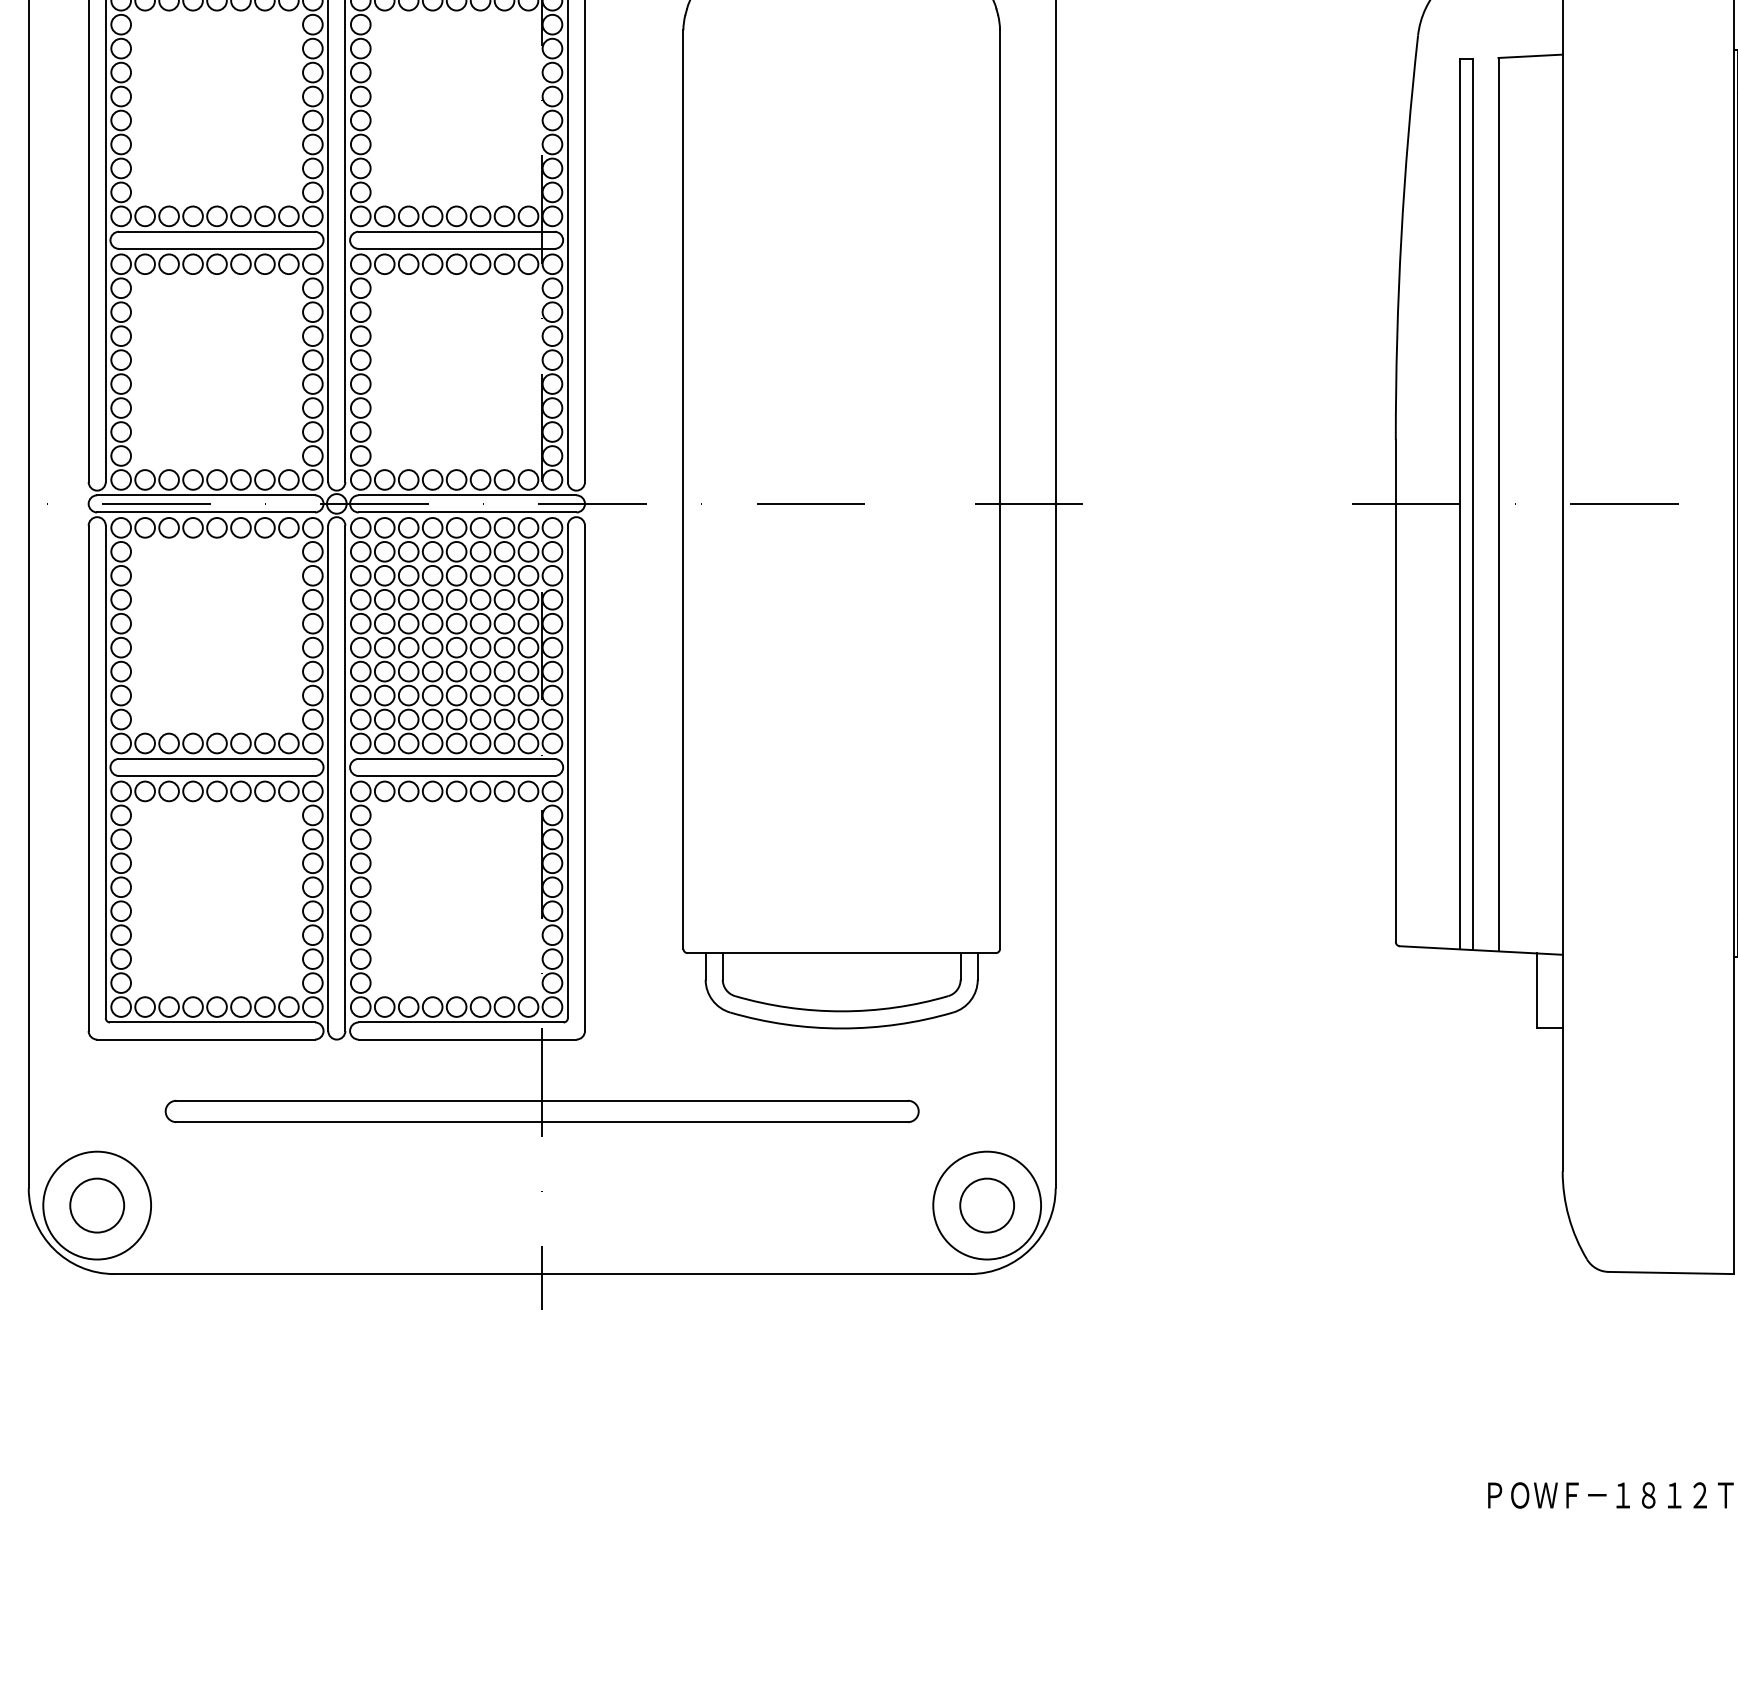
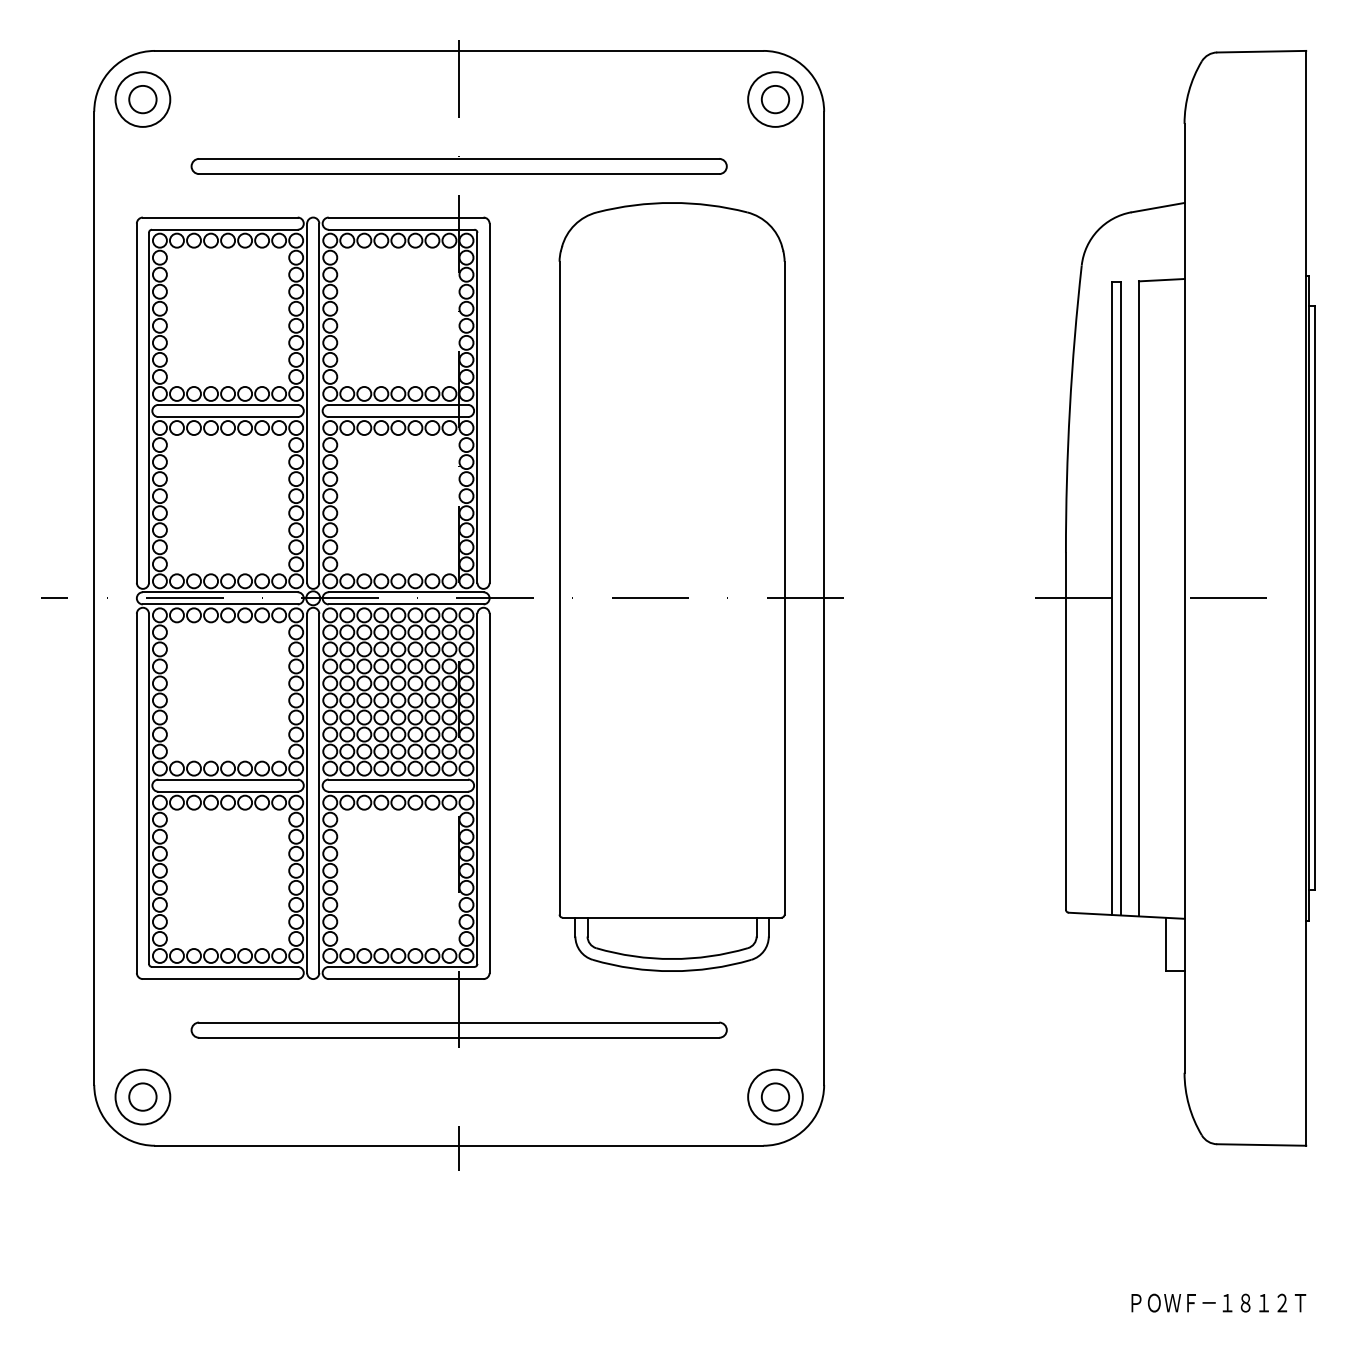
circle: (96, 1204) -> (142, 1096), size x0.71
circle: (96, 1204) -> (142, 1096), size x0.71
circle: (987, 1204) -> (775, 1096), size x0.71
circle: (987, 1204) -> (775, 1096), size x0.71

